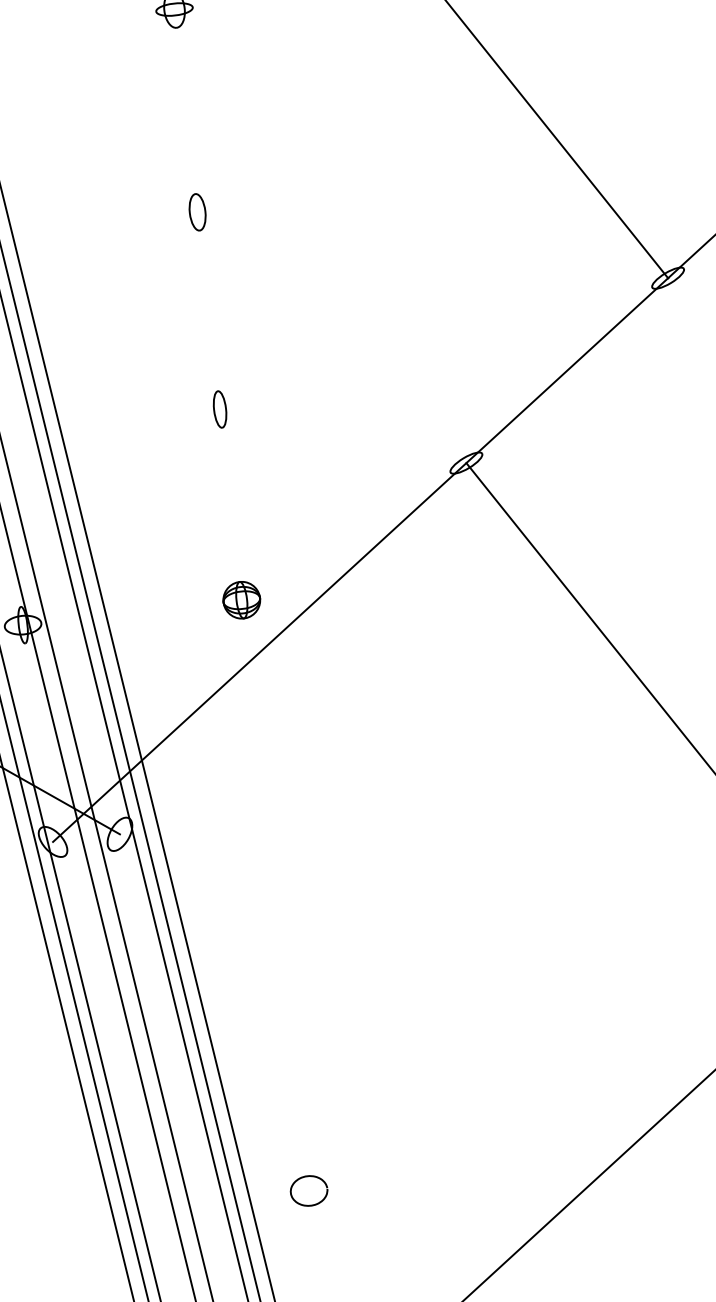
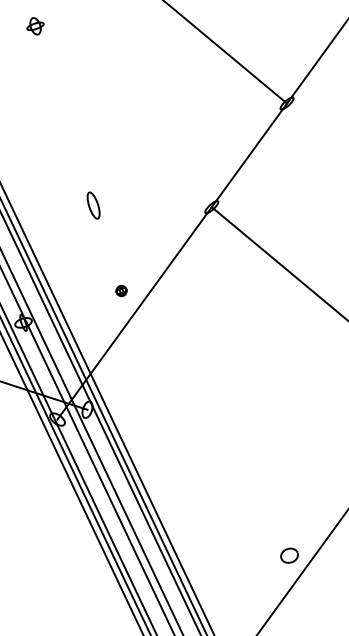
part: (196, 212) -> (64, 117), removed
part: (219, 409) -> (93, 205), size x1.6
part: (241, 599) -> (121, 290), size x0.6
curve: (307, 1179) -> (287, 550), moved

